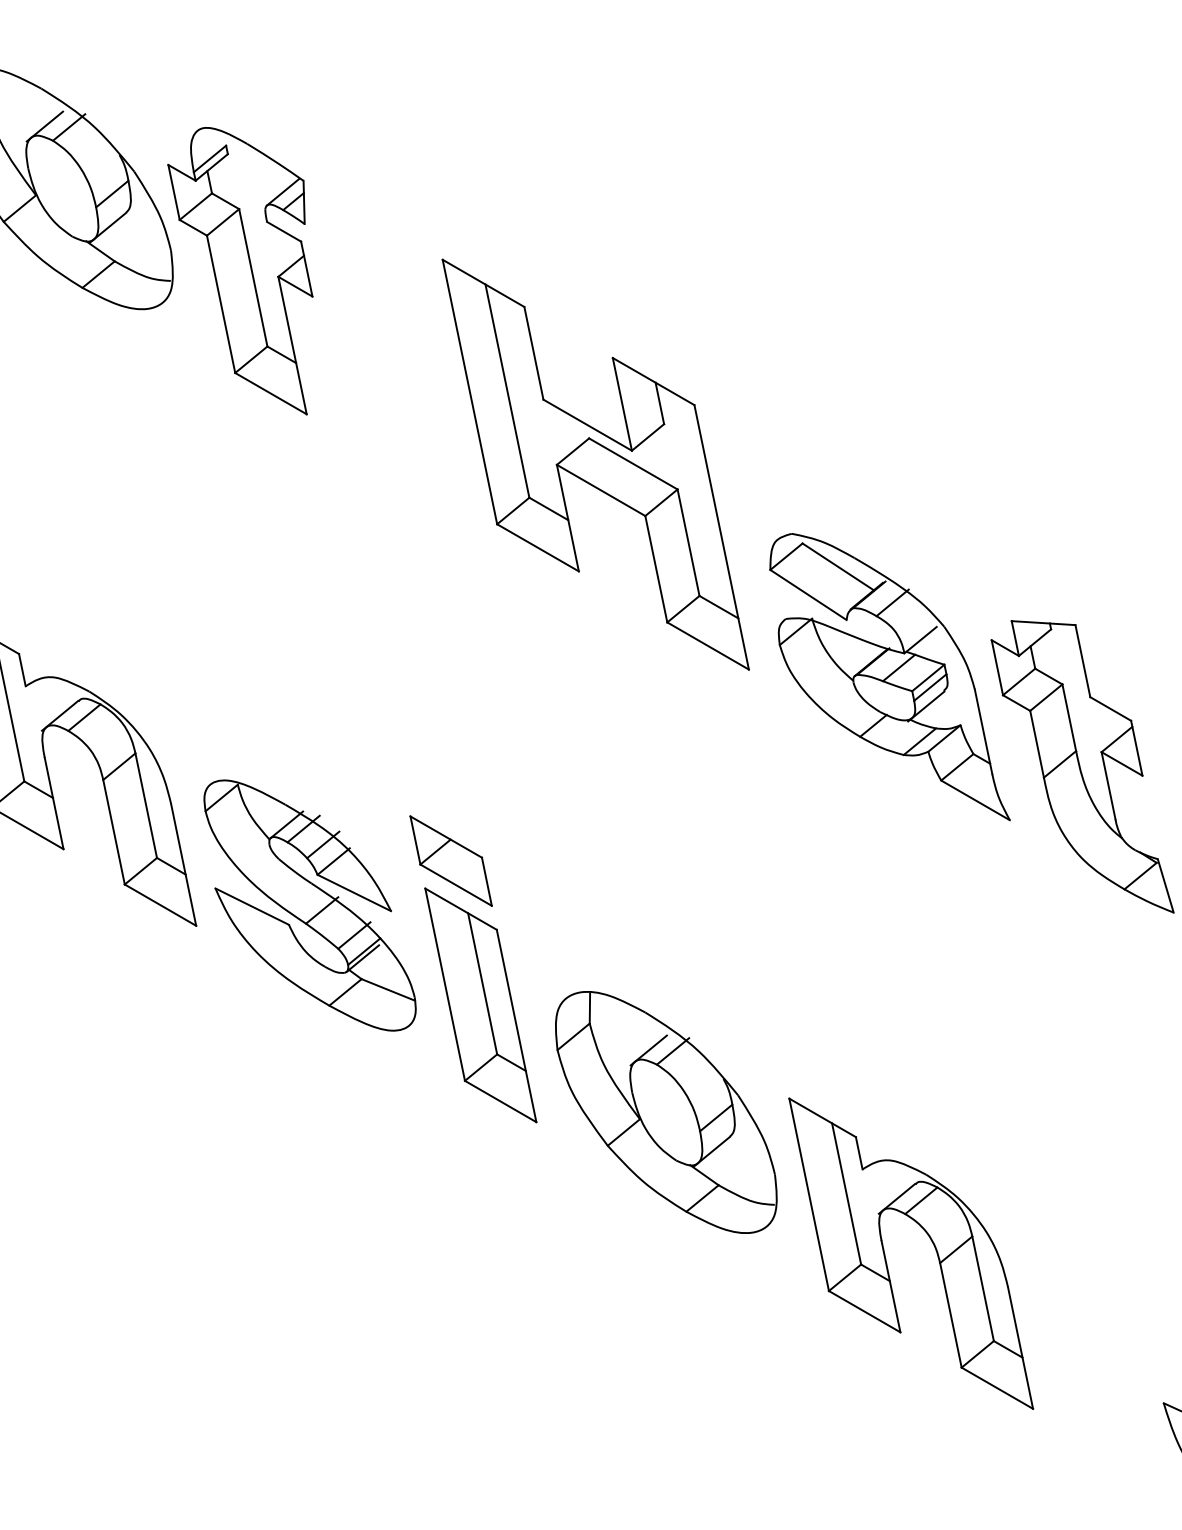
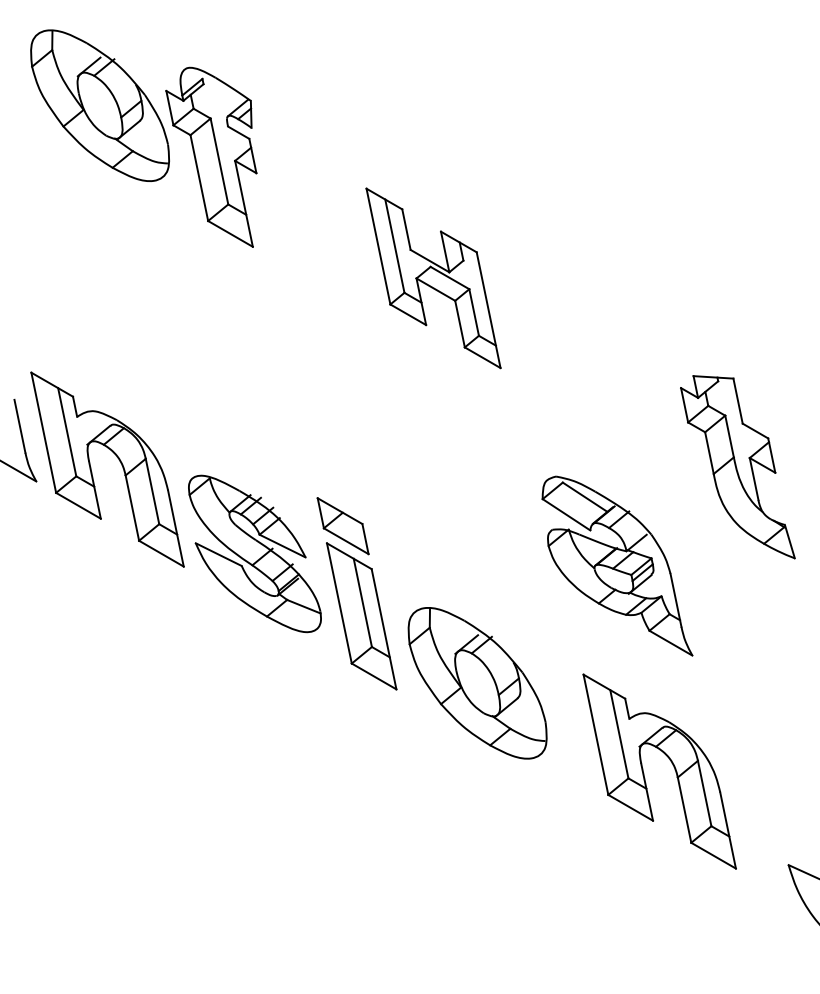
part: (595, 464) -> (433, 278), size x0.7
part: (890, 676) -> (617, 565), moved
part: (931, 1243) -> (672, 765), moved

